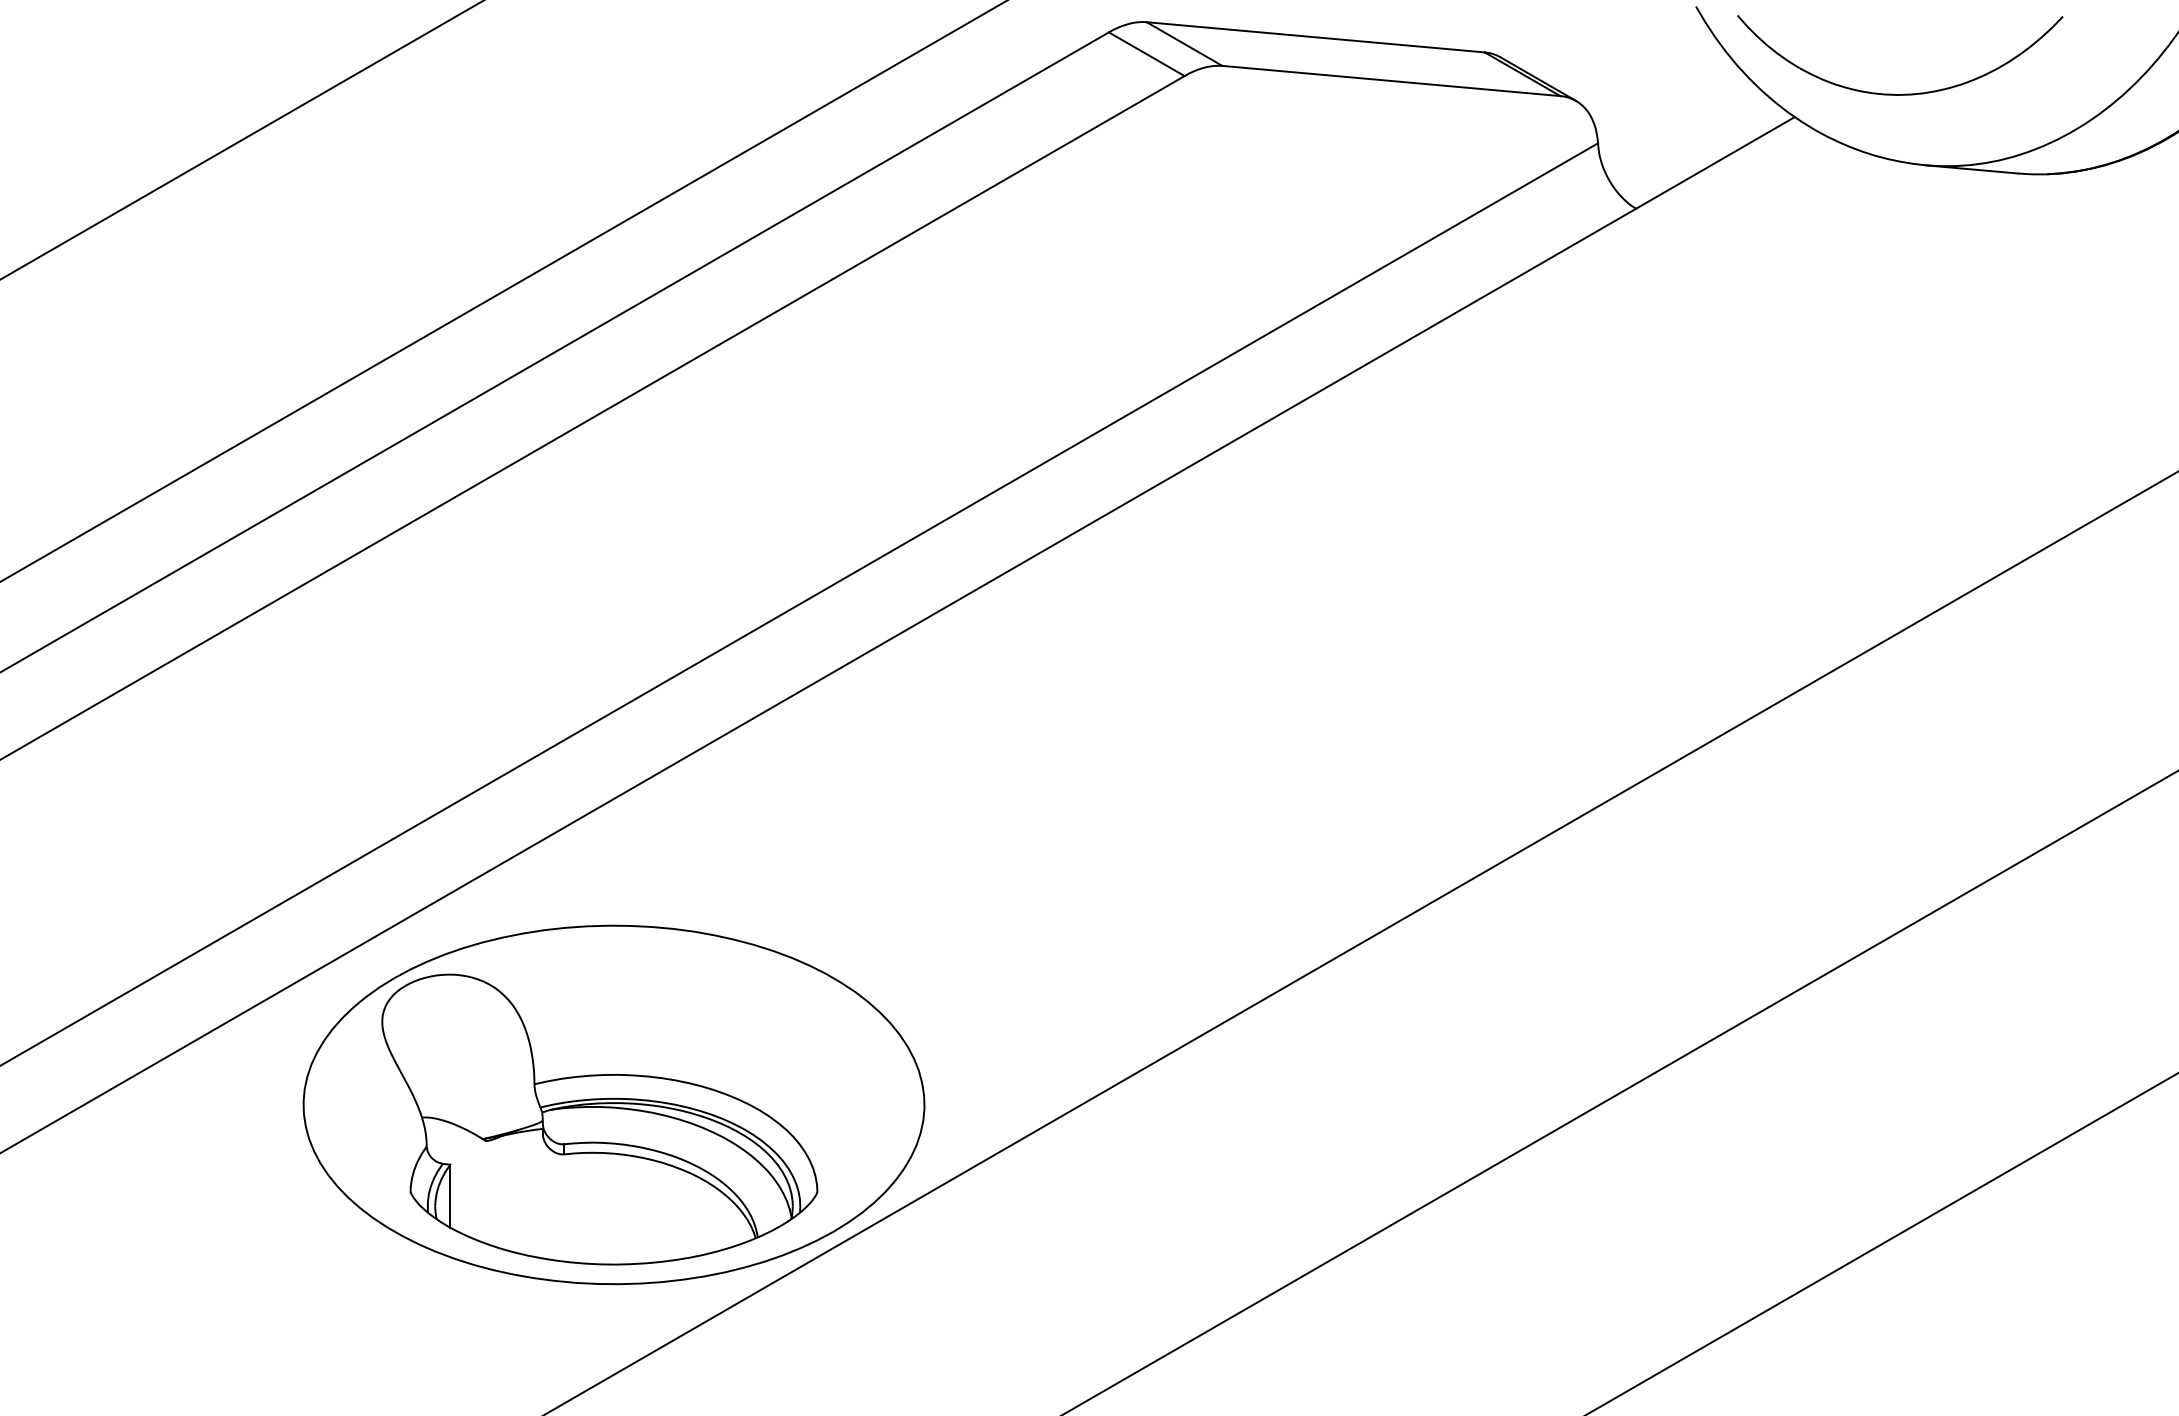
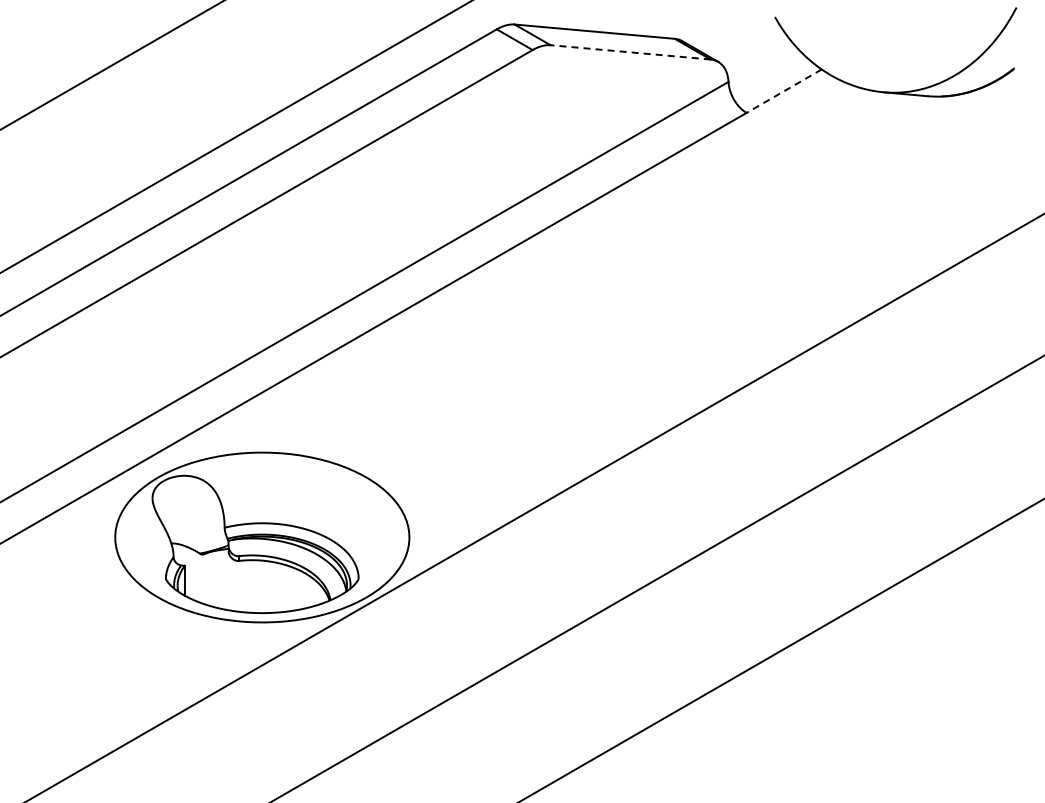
line: (1391, 81) -> (630, 52), solid -> dashed
part: (1910, 91) -> (876, 57), removed
line: (1713, 163) -> (783, 91), solid -> dashed

